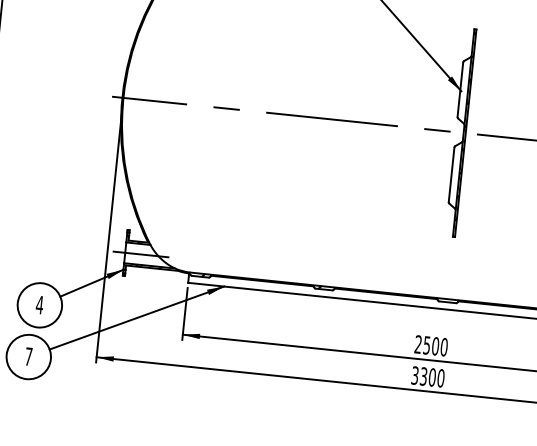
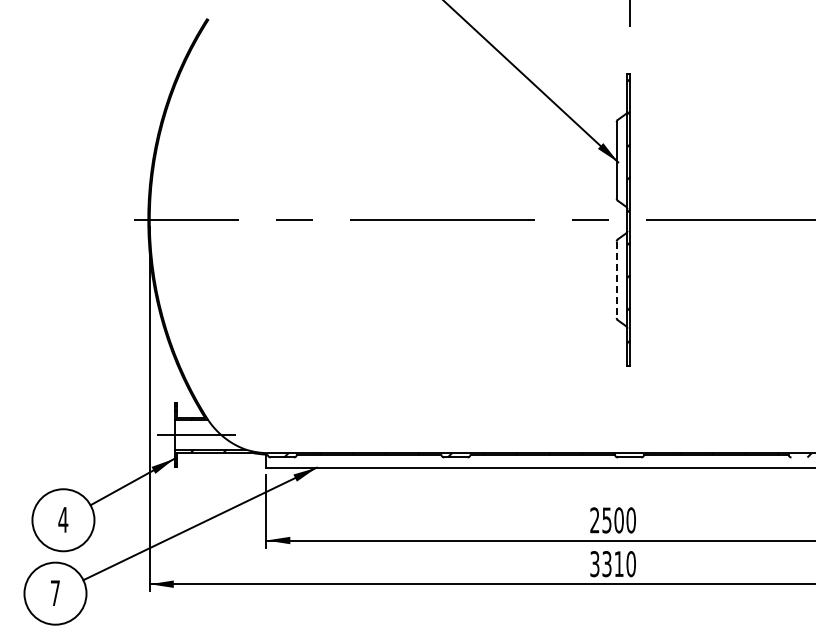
line: (451, 175) -> (616, 280), solid -> dashed
text: (431, 377) -> (618, 564), 3300 -> 3310

